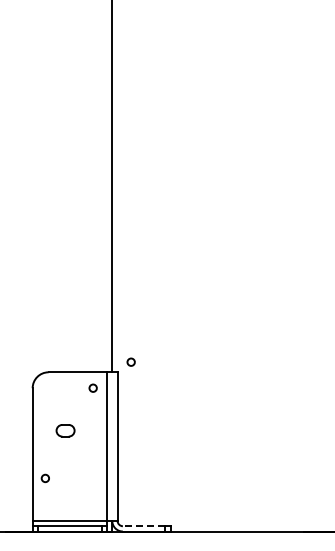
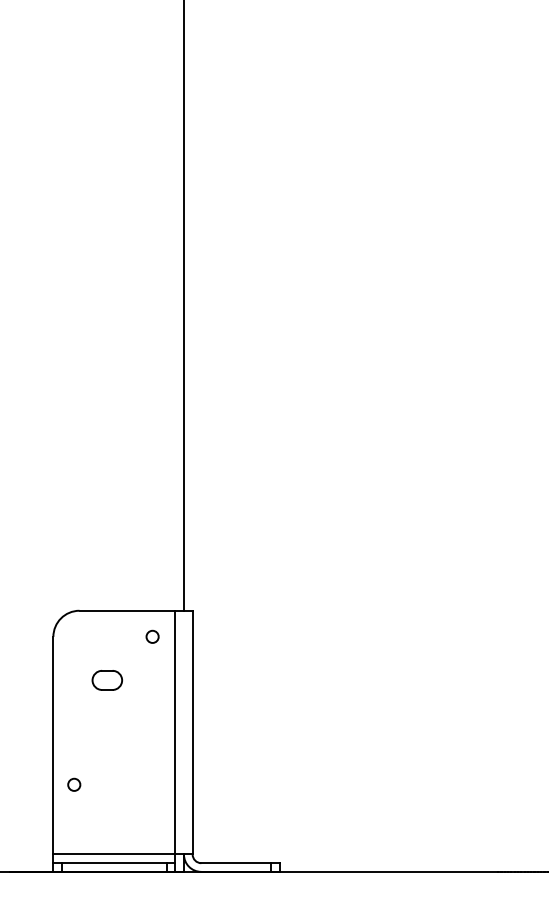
circle: (130, 361) -> (213, 593), removed
part: (65, 430) -> (107, 679), moved
line: (143, 526) -> (235, 863), dashed -> solid

